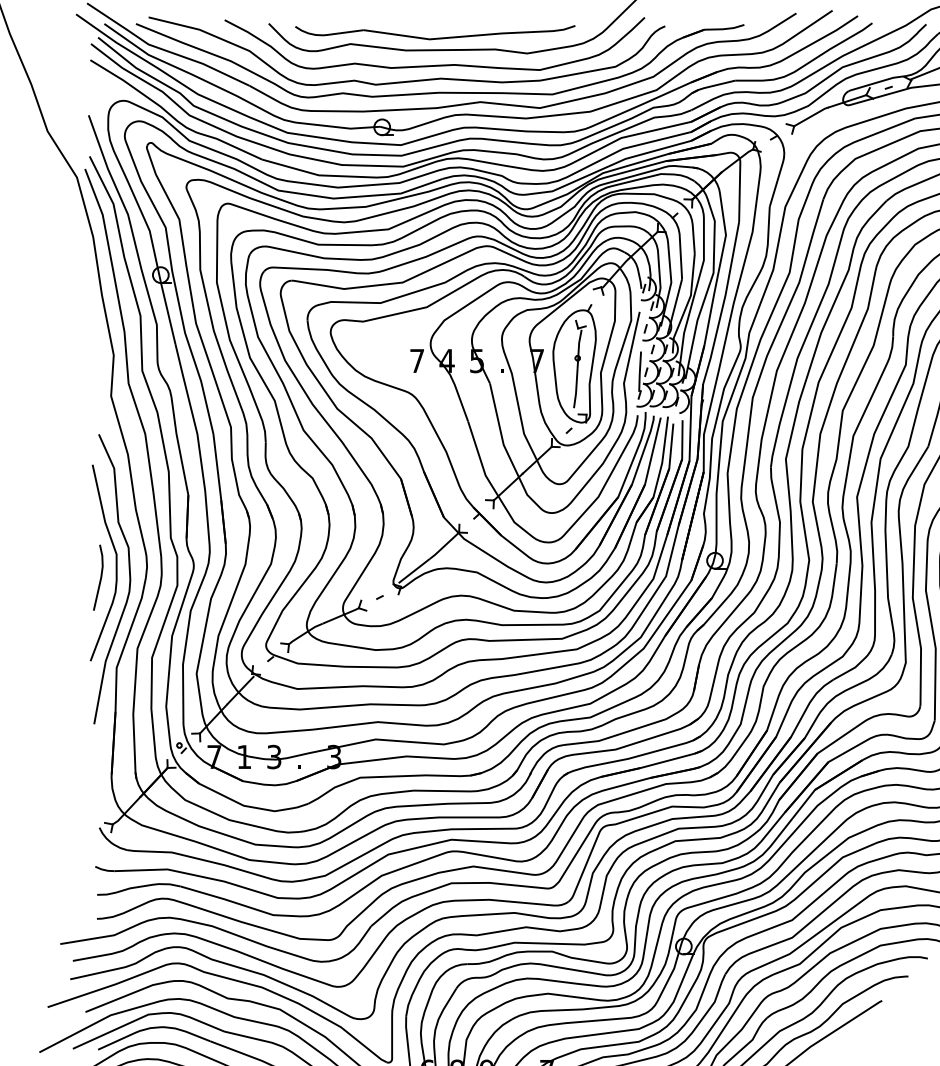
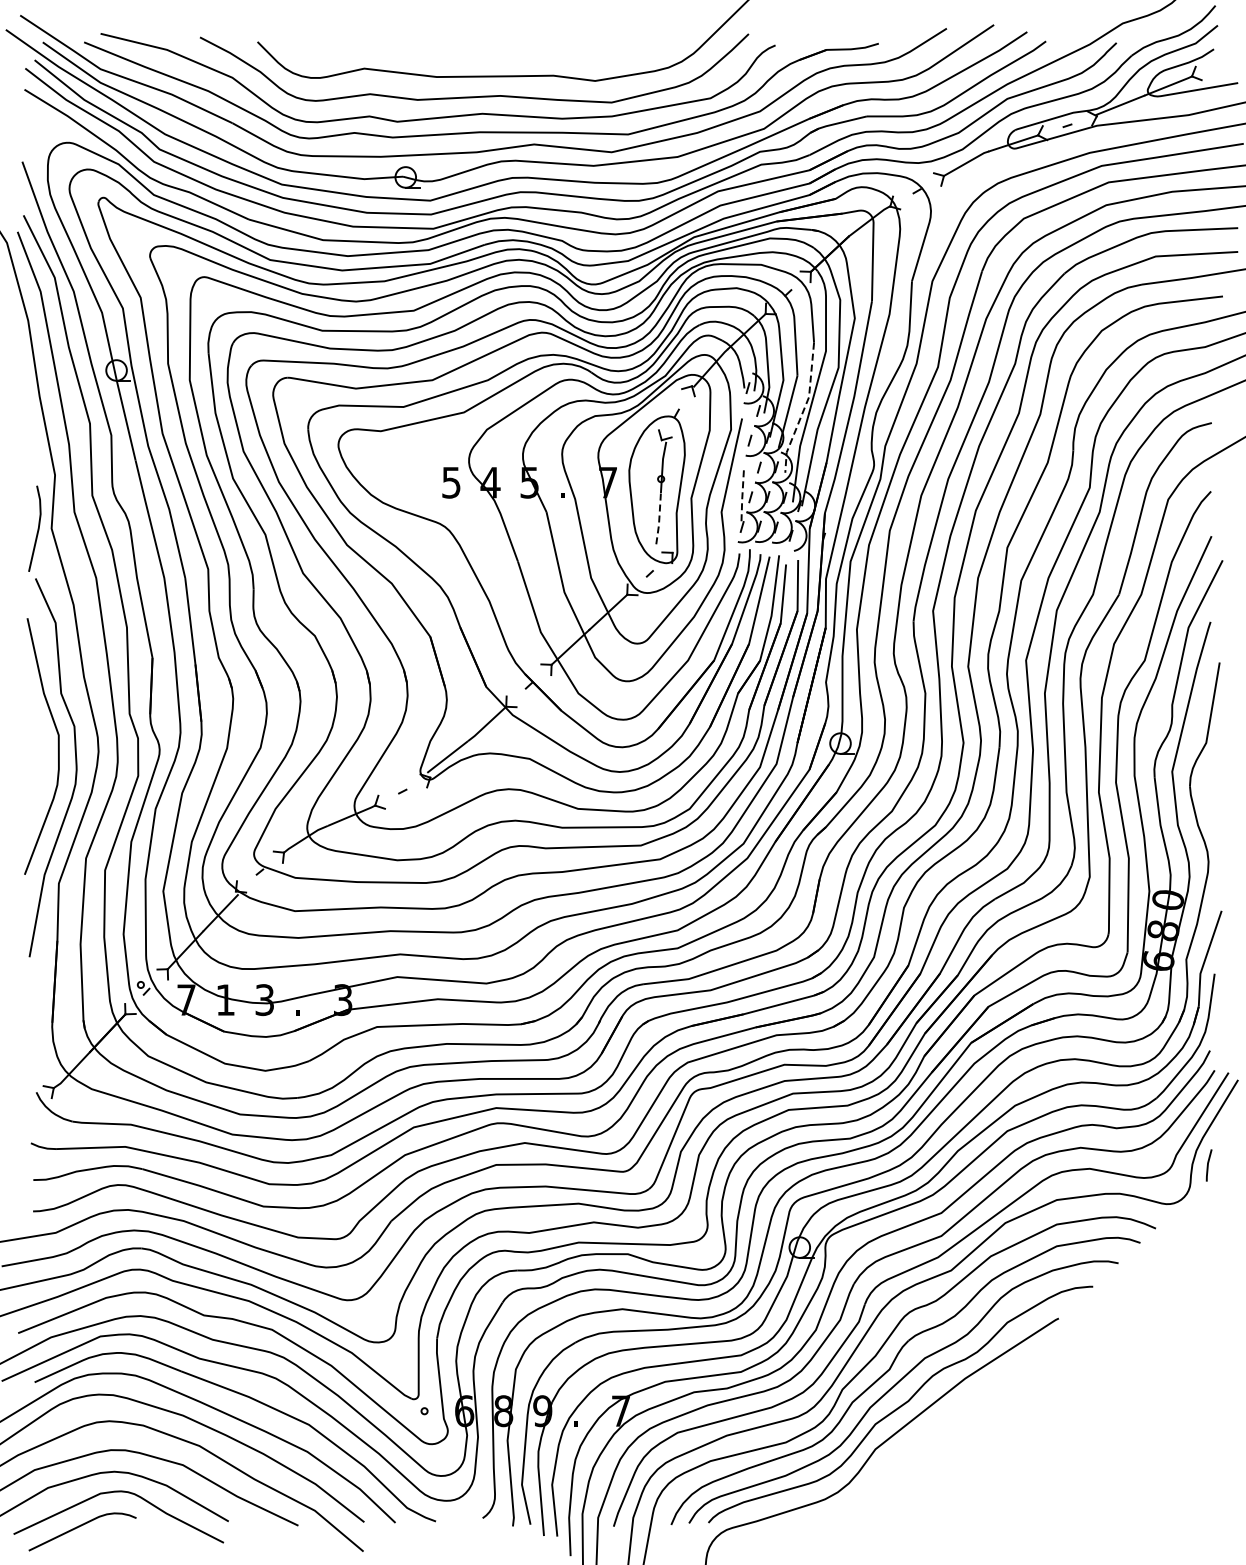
part: (436, 37) -> (476, 60), removed
line: (687, 304) -> (804, 409), solid -> dashed
text: (417, 360) -> (451, 482), 7 -> 5
line: (639, 372) -> (742, 497), solid -> dashed
line: (576, 389) -> (659, 519), solid -> dashed
line: (100, 577) -> (37, 528), moved

